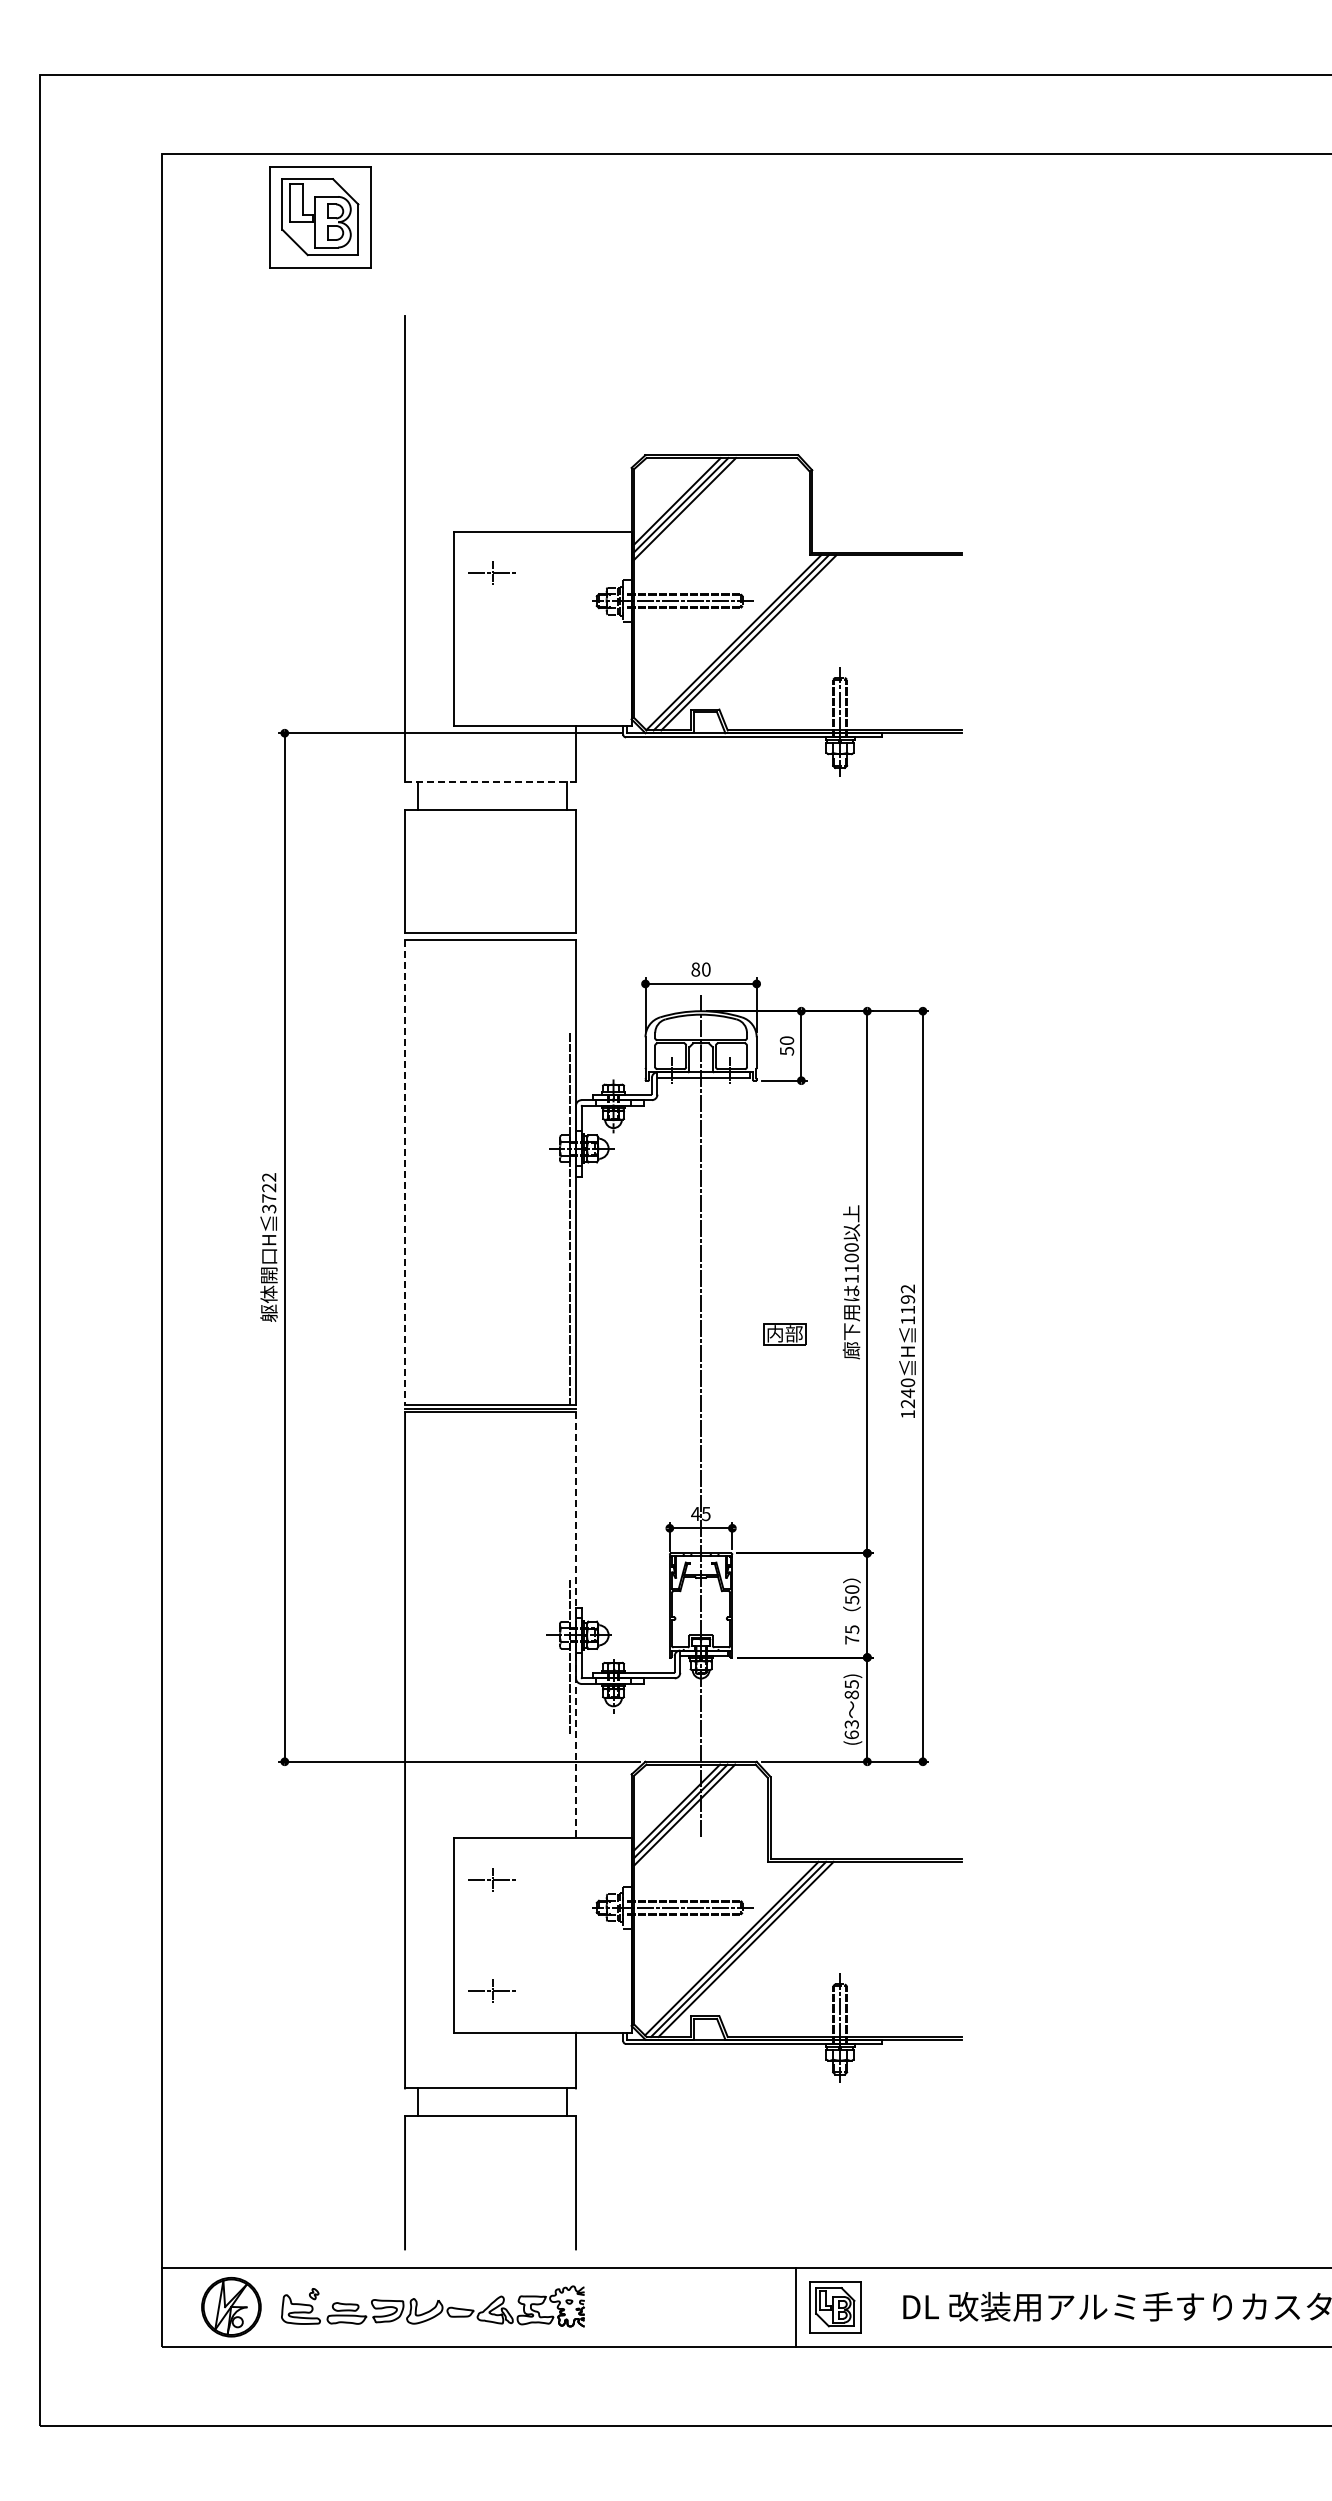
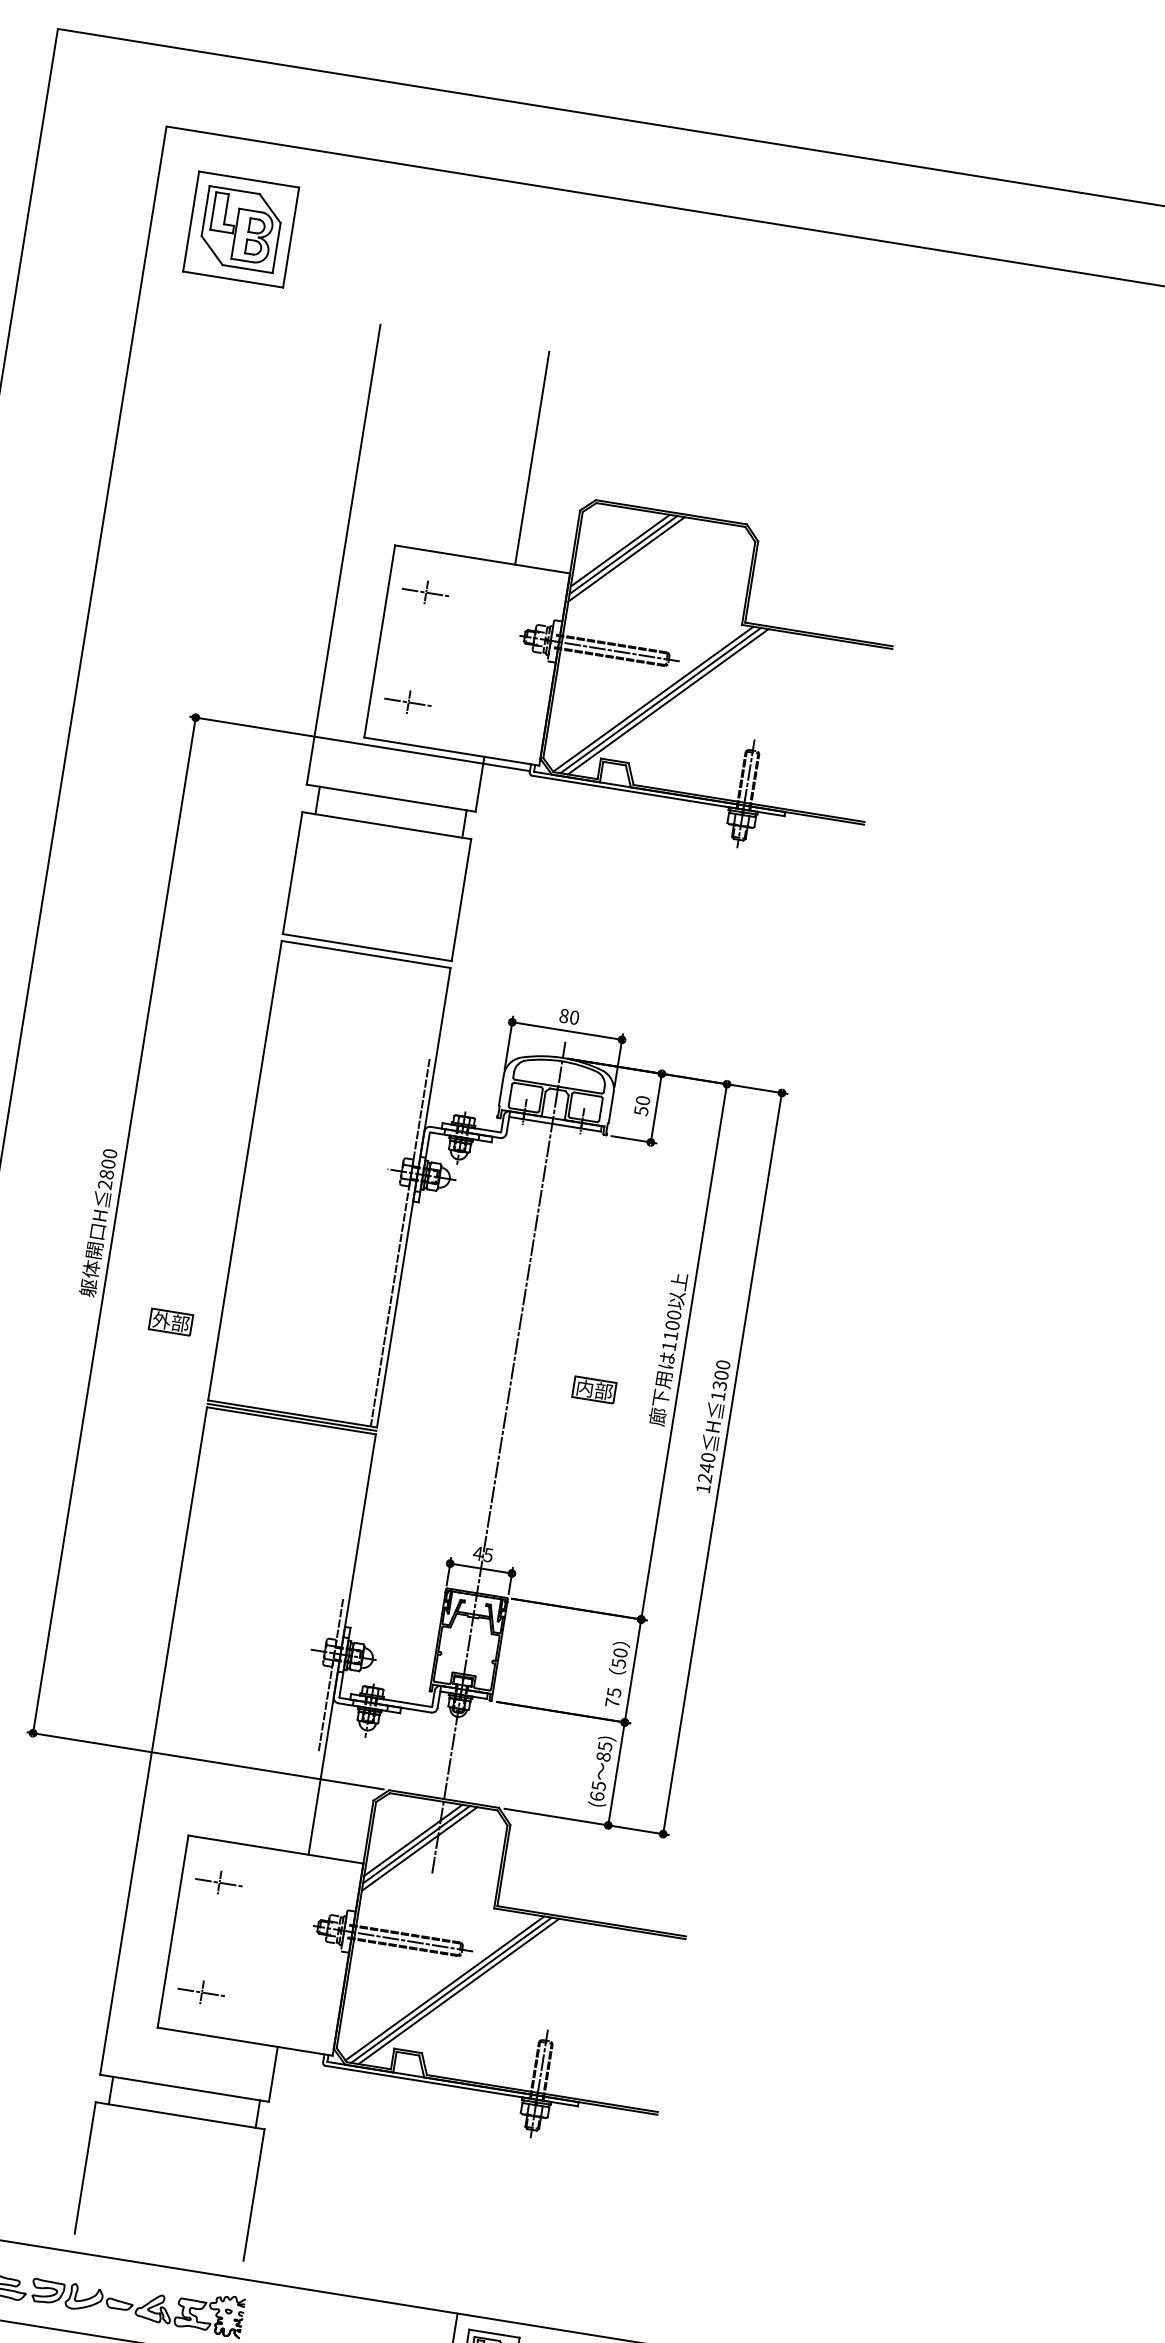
part: (320, 217) -> (241, 229), moved
line: (576, 423) -> (532, 457), added
part: (491, 683) -> (407, 701), added
line: (491, 781) -> (392, 797), dashed -> solid
line: (405, 1172) -> (245, 1170), dashed -> solid
text: (269, 1193) -> (107, 1169), 3722 -> 2800
text: (907, 1299) -> (721, 1375), 1192 -> 1300
part: (355, 1334) -> (170, 1322), added
line: (576, 1625) -> (342, 1644), dashed -> solid
text: (851, 1724) -> (598, 1786), (63 -> (65

